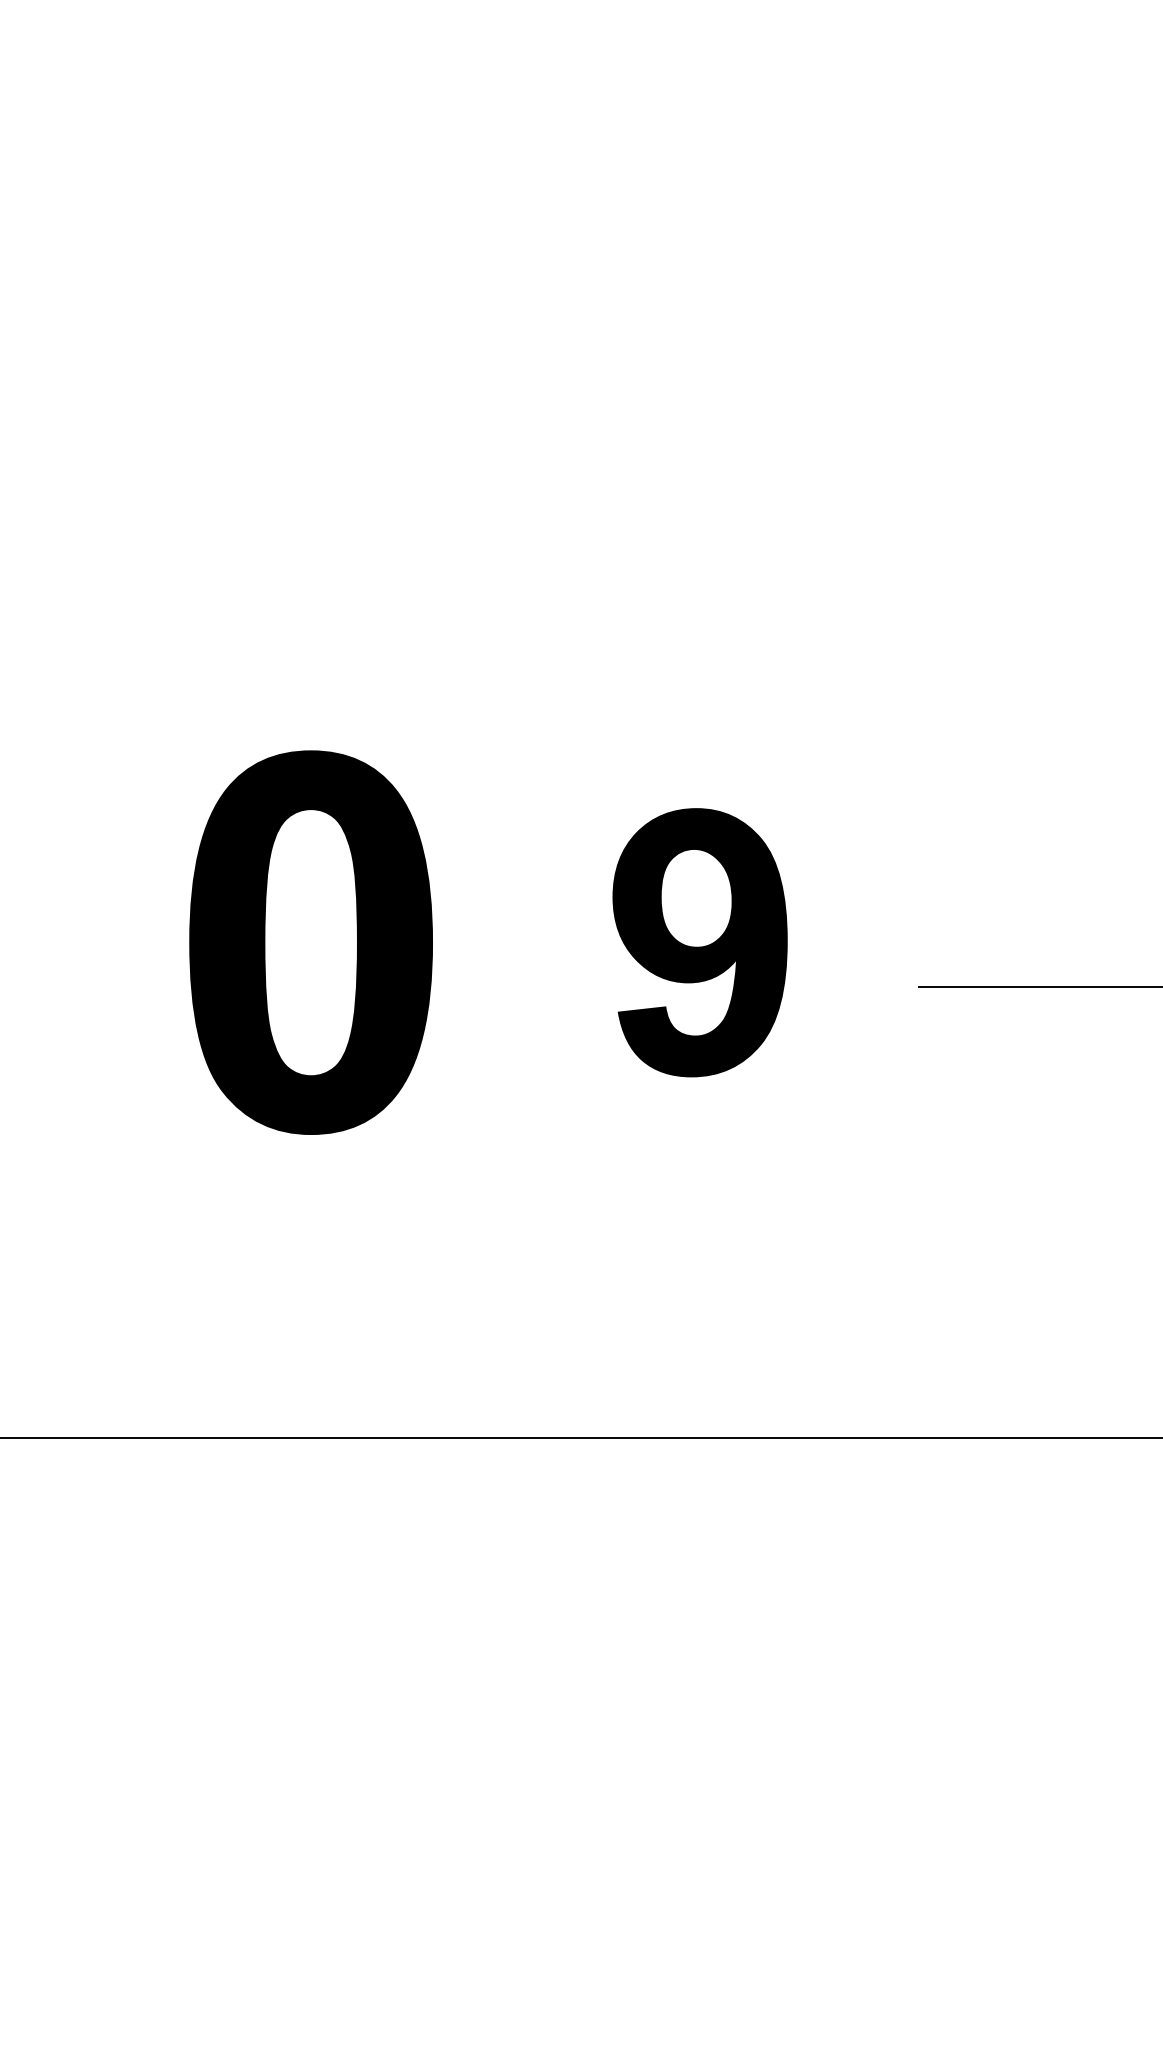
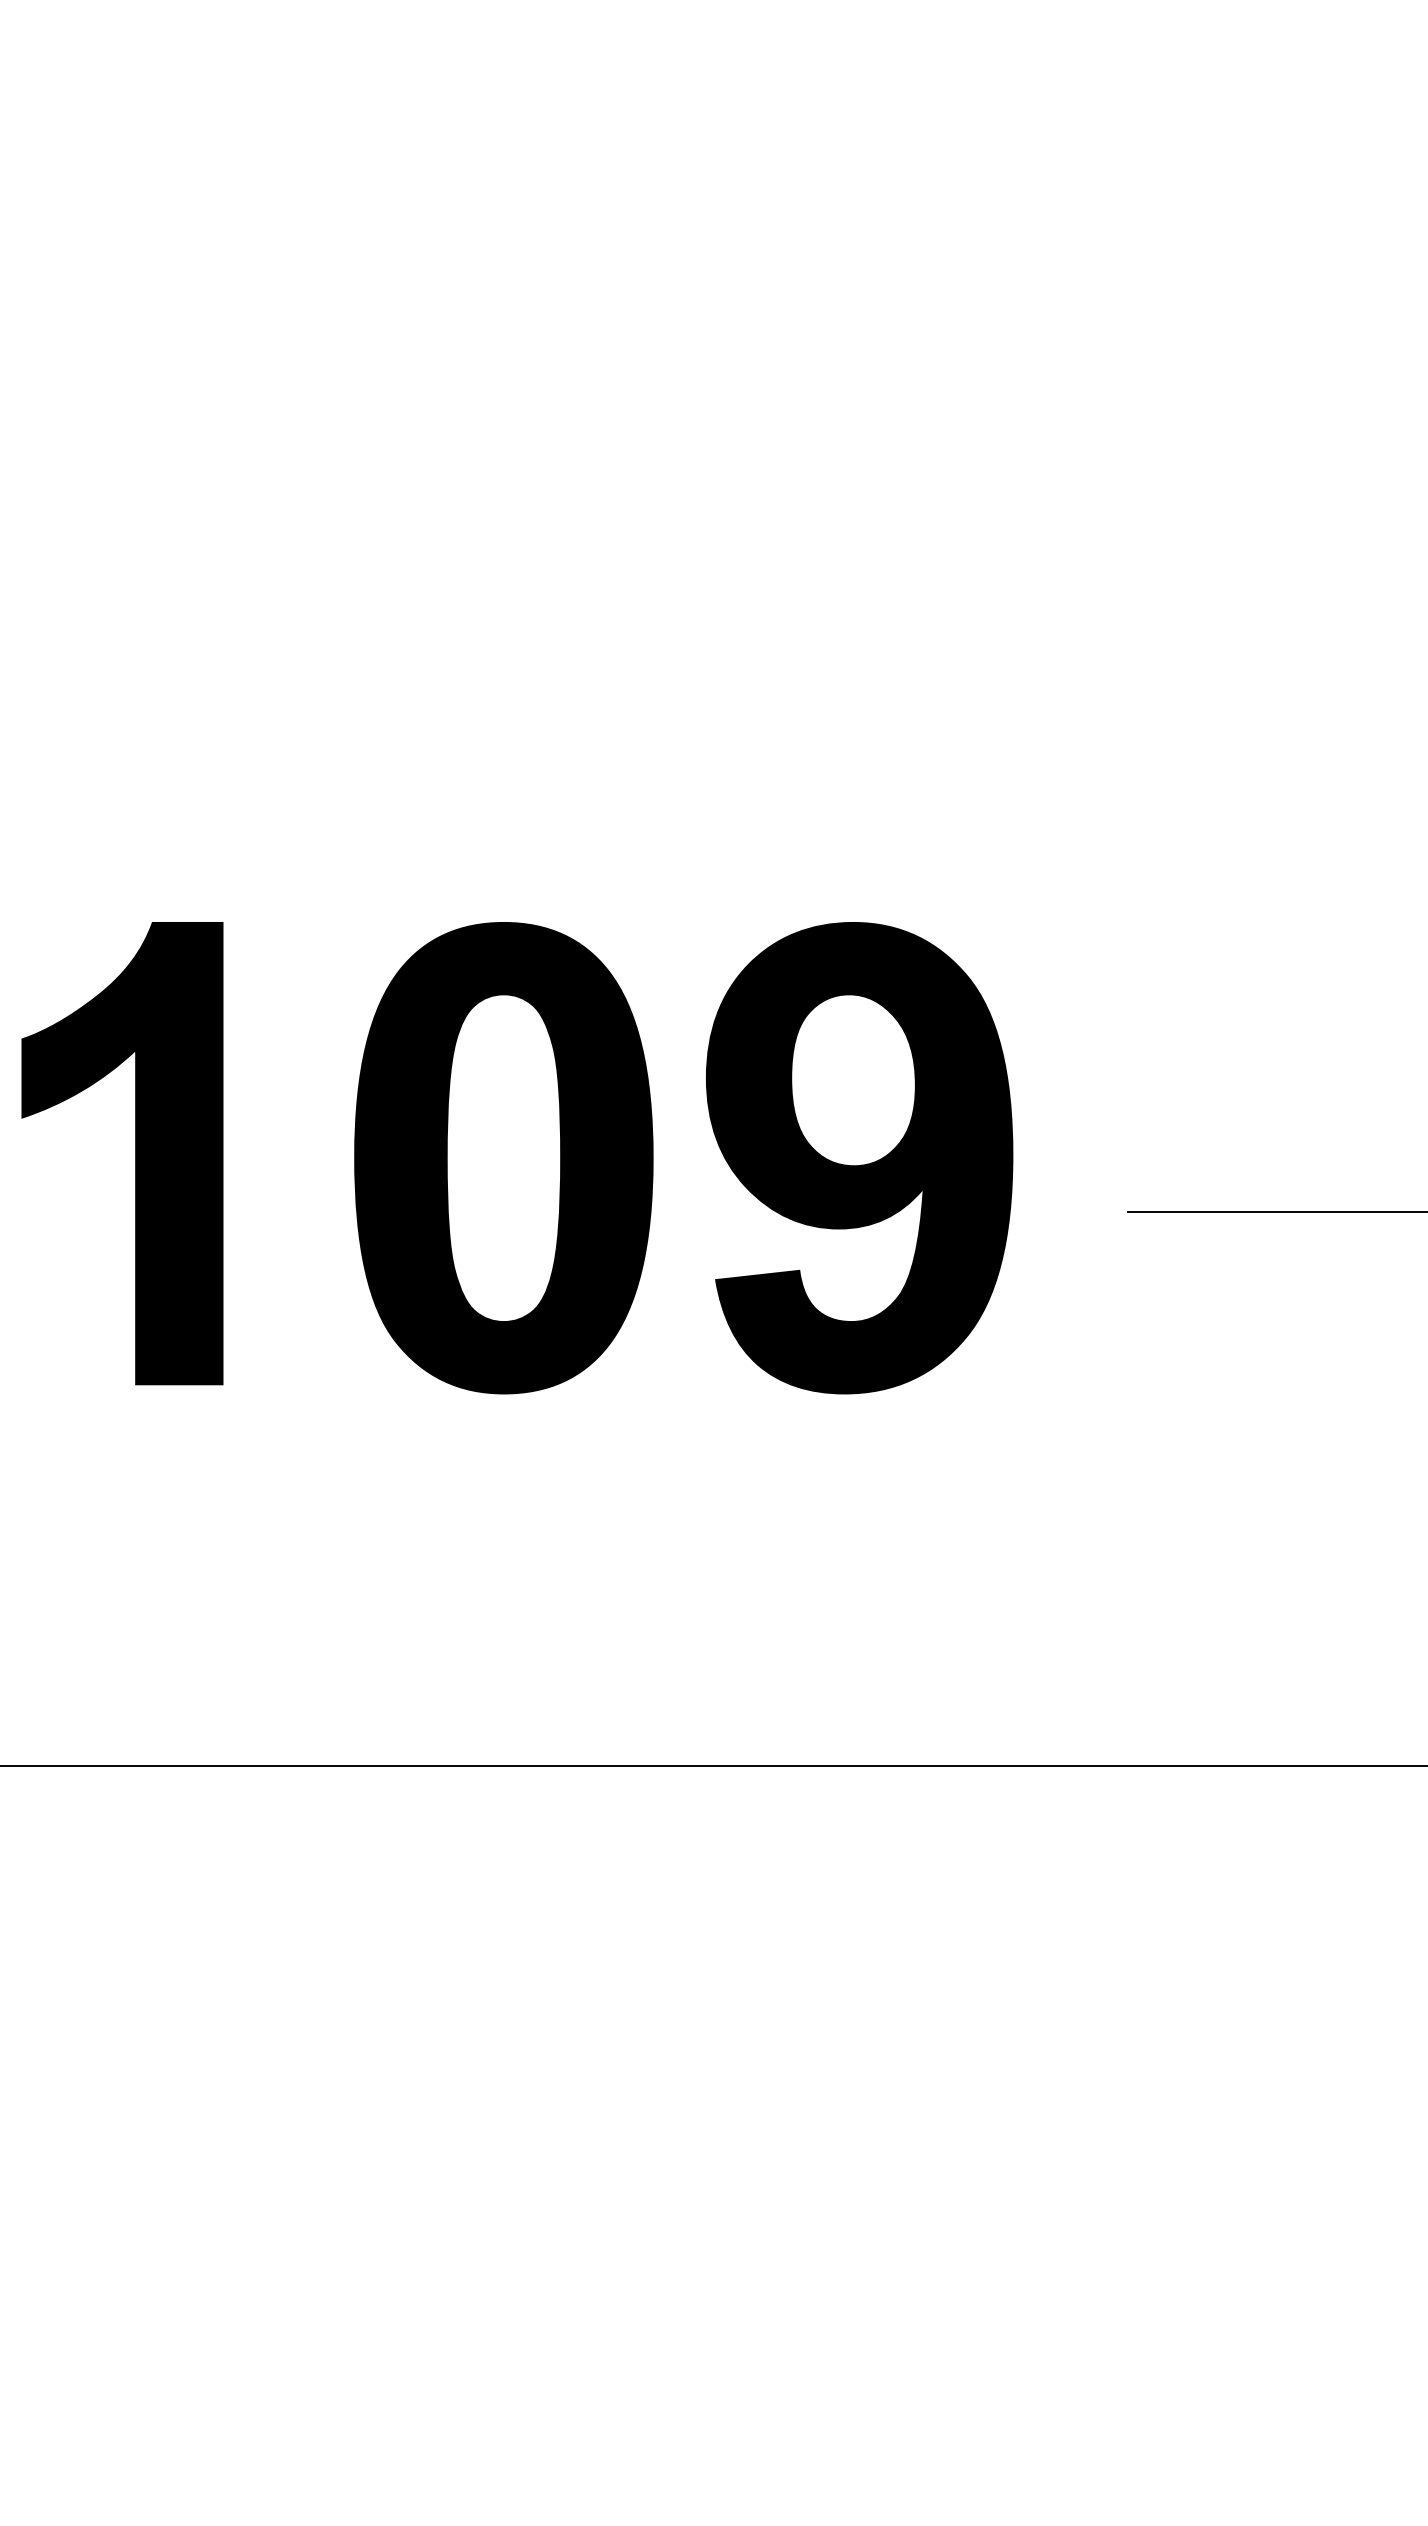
fill: (99, 938) -> (122, 1153), added
part: (310, 942) -> (503, 1158), moved
part: (699, 942) -> (859, 1158), size x1.43

